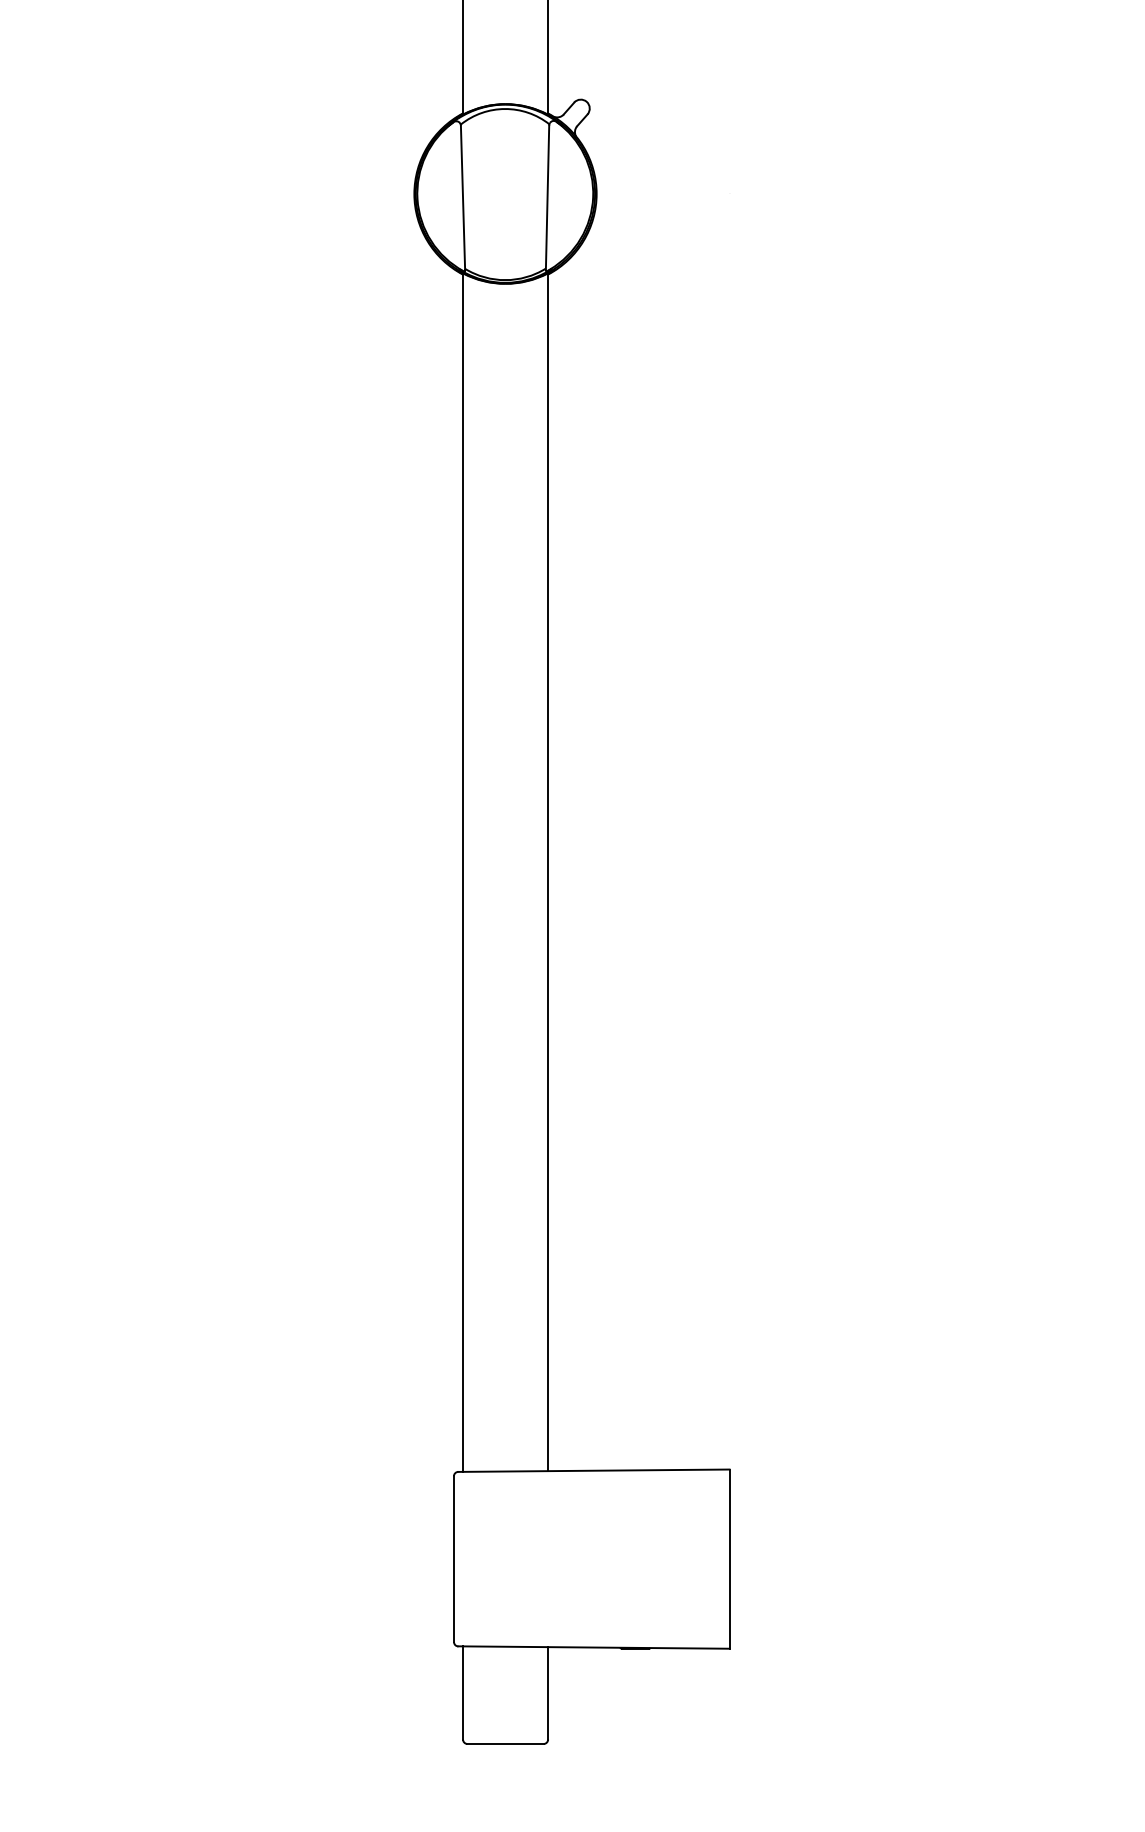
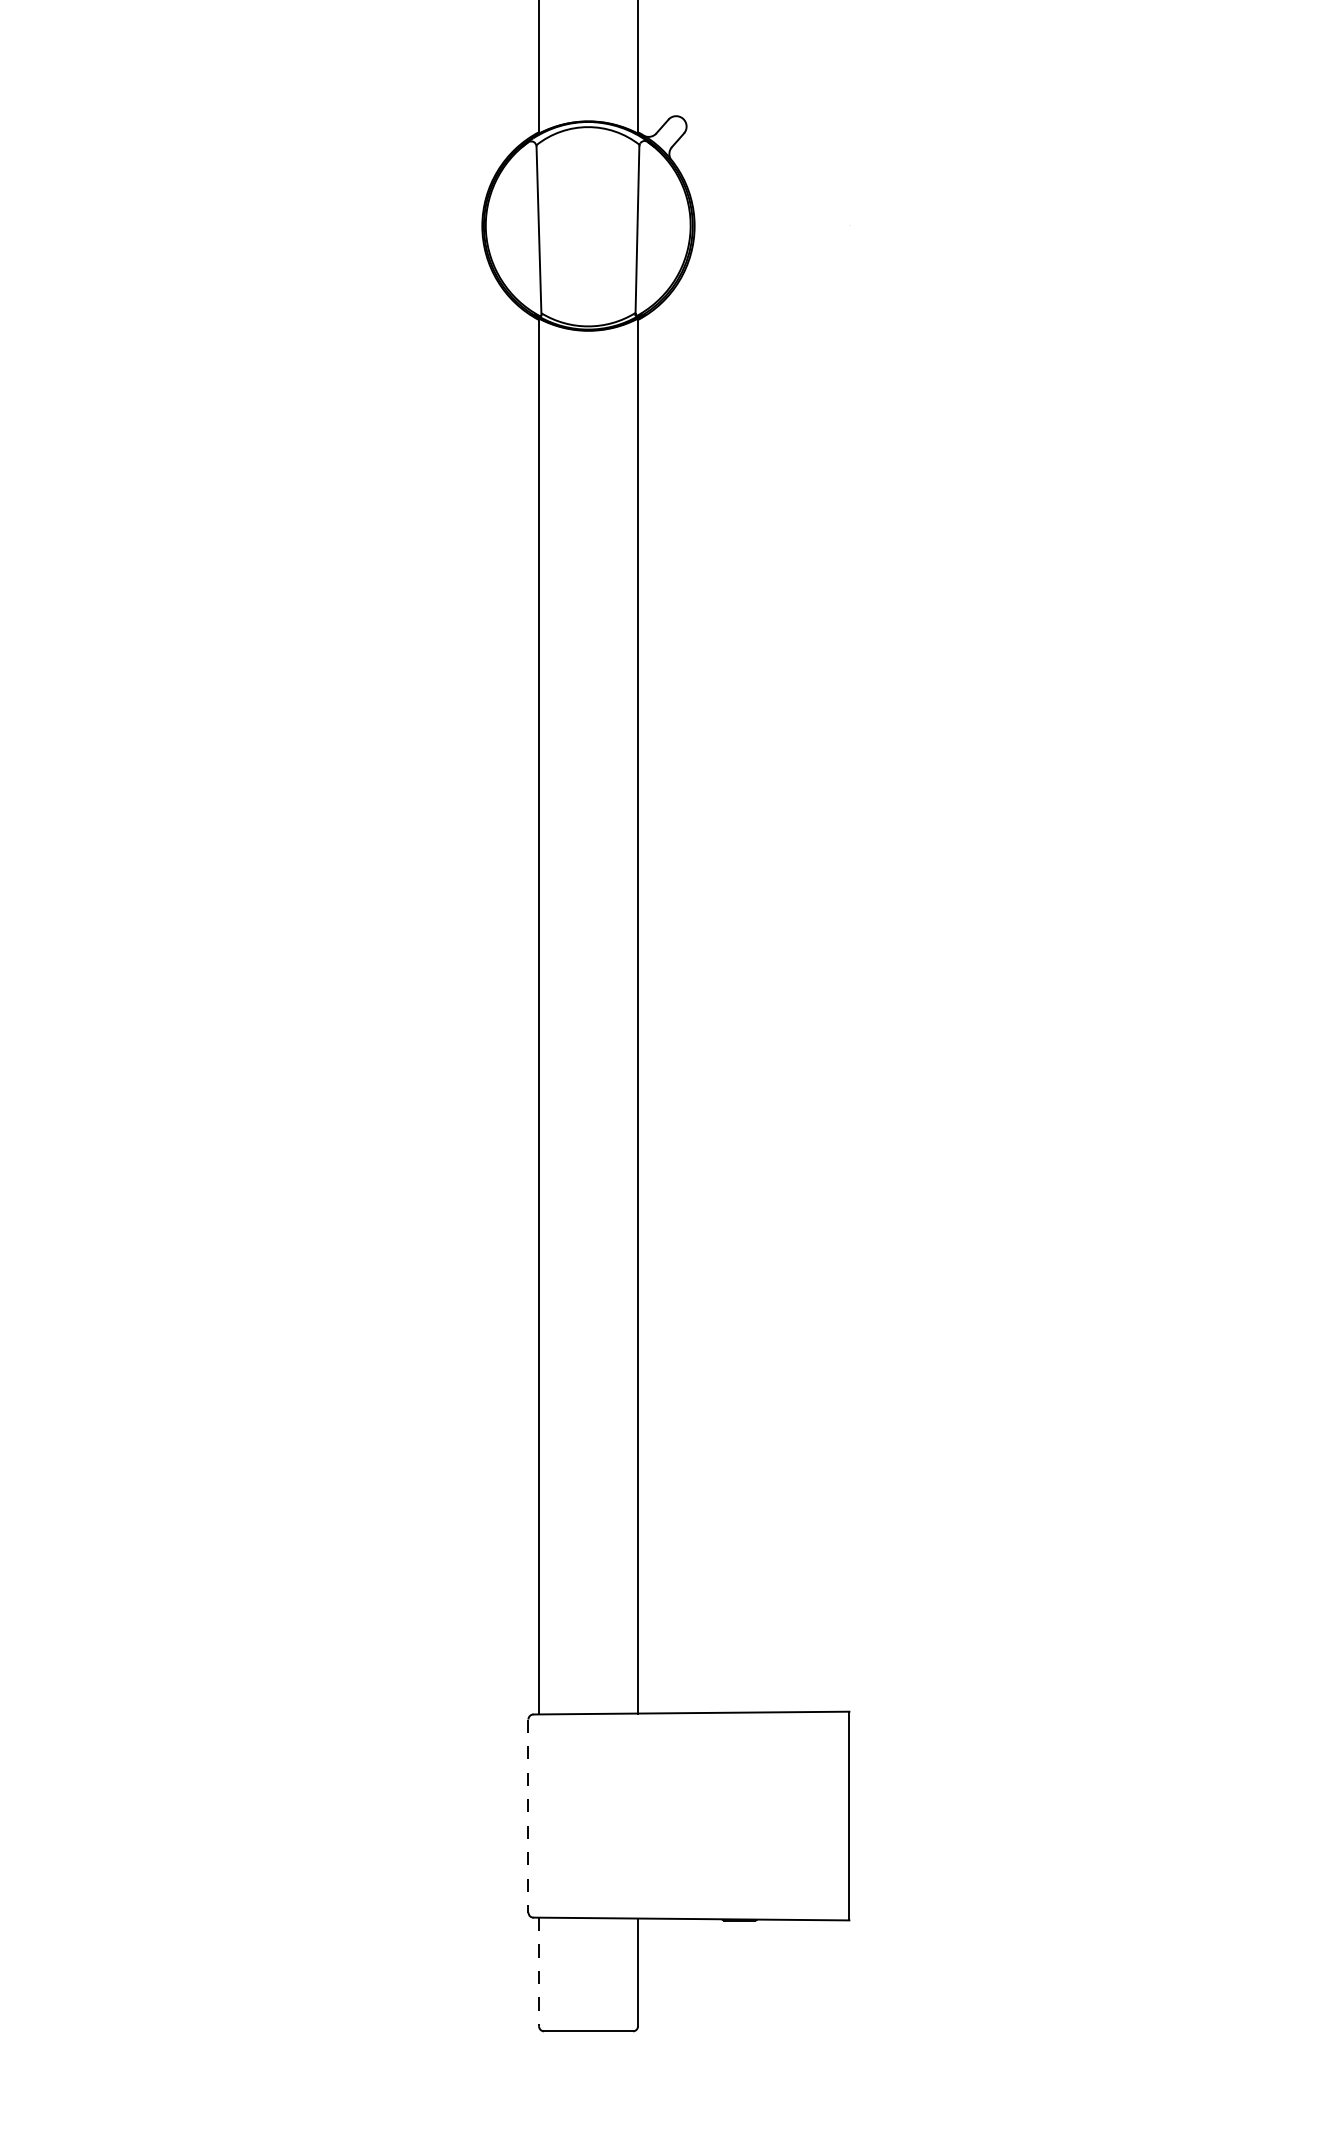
line: (454, 1559) -> (528, 1816), solid -> dashed
line: (463, 1693) -> (539, 1972), solid -> dashed

